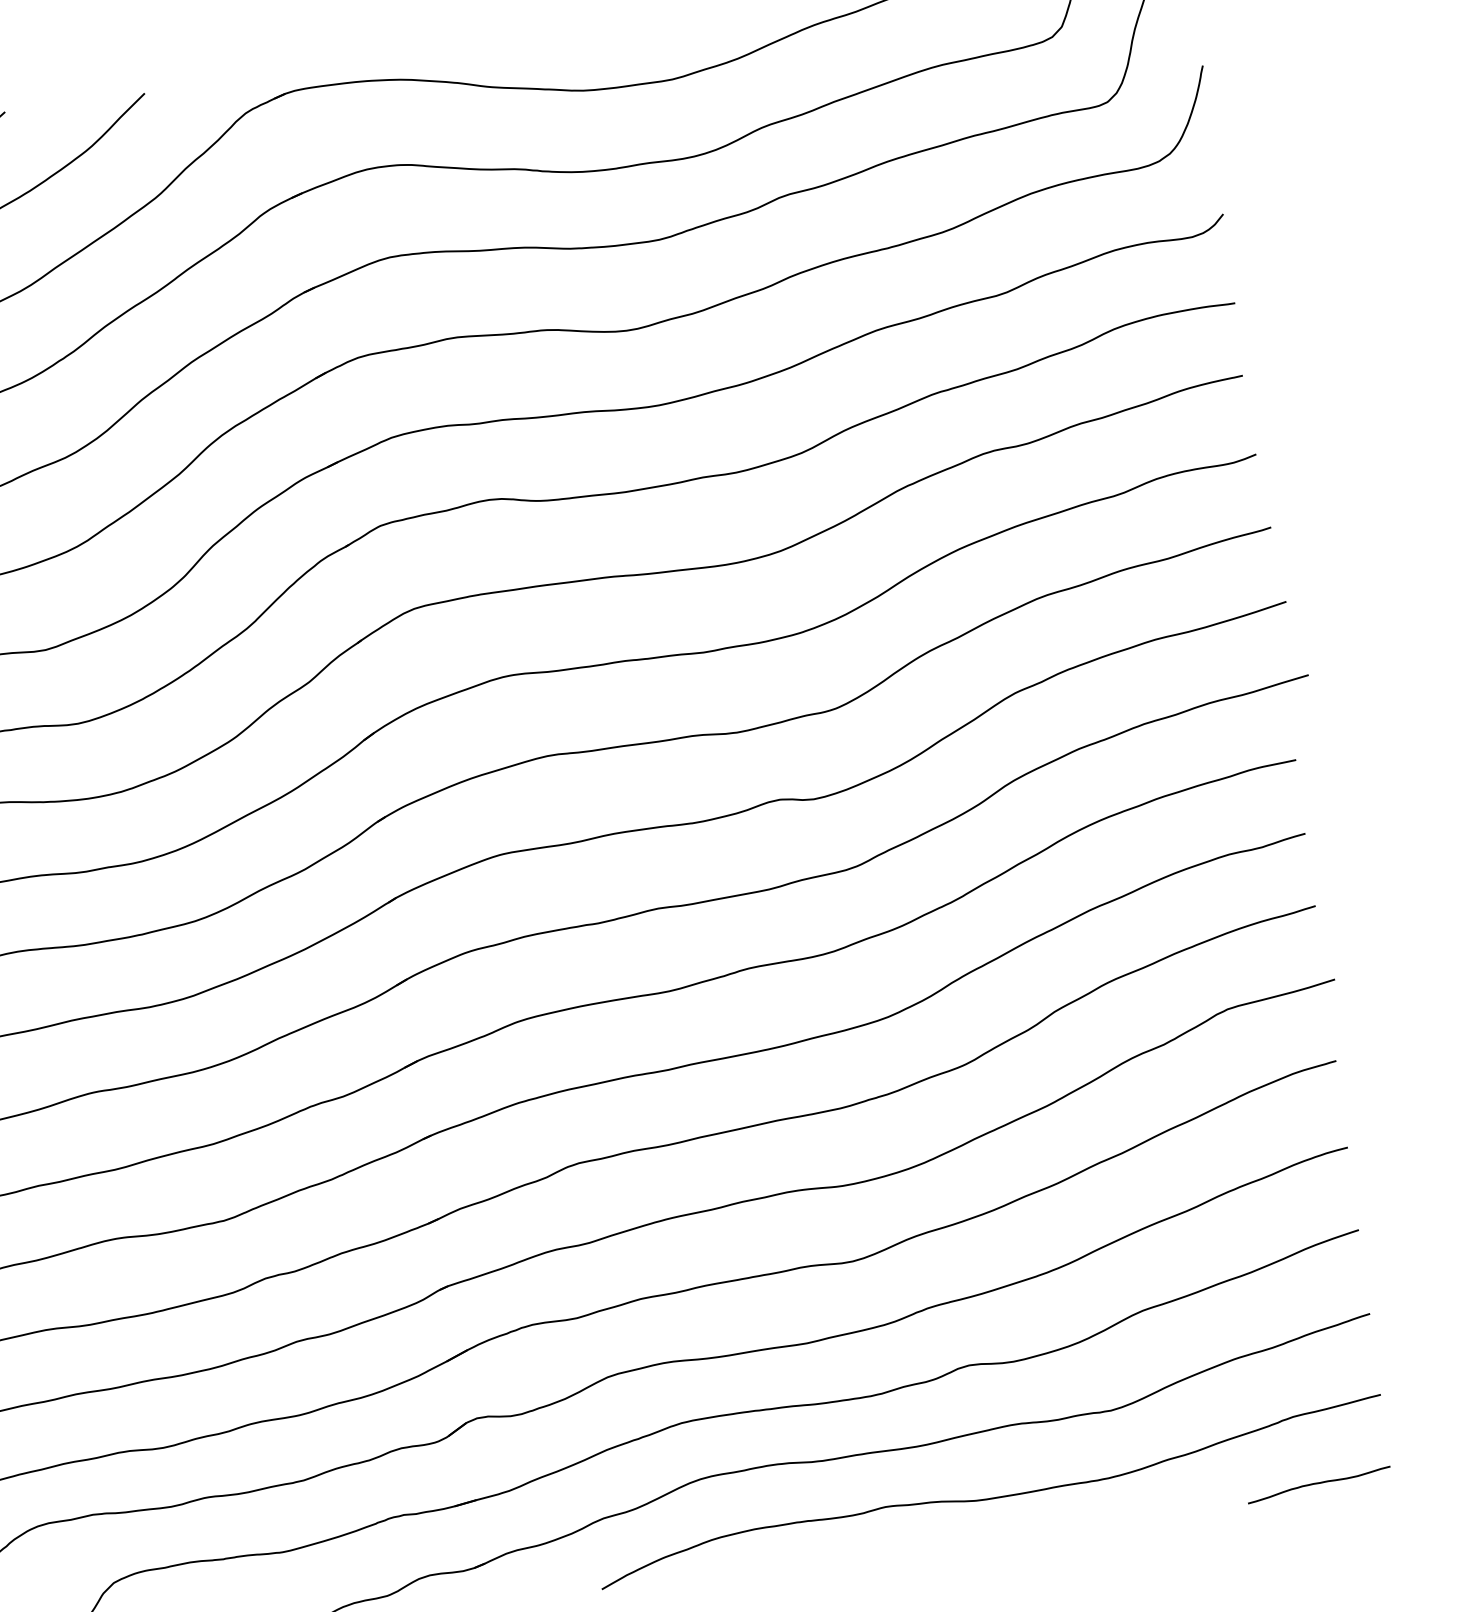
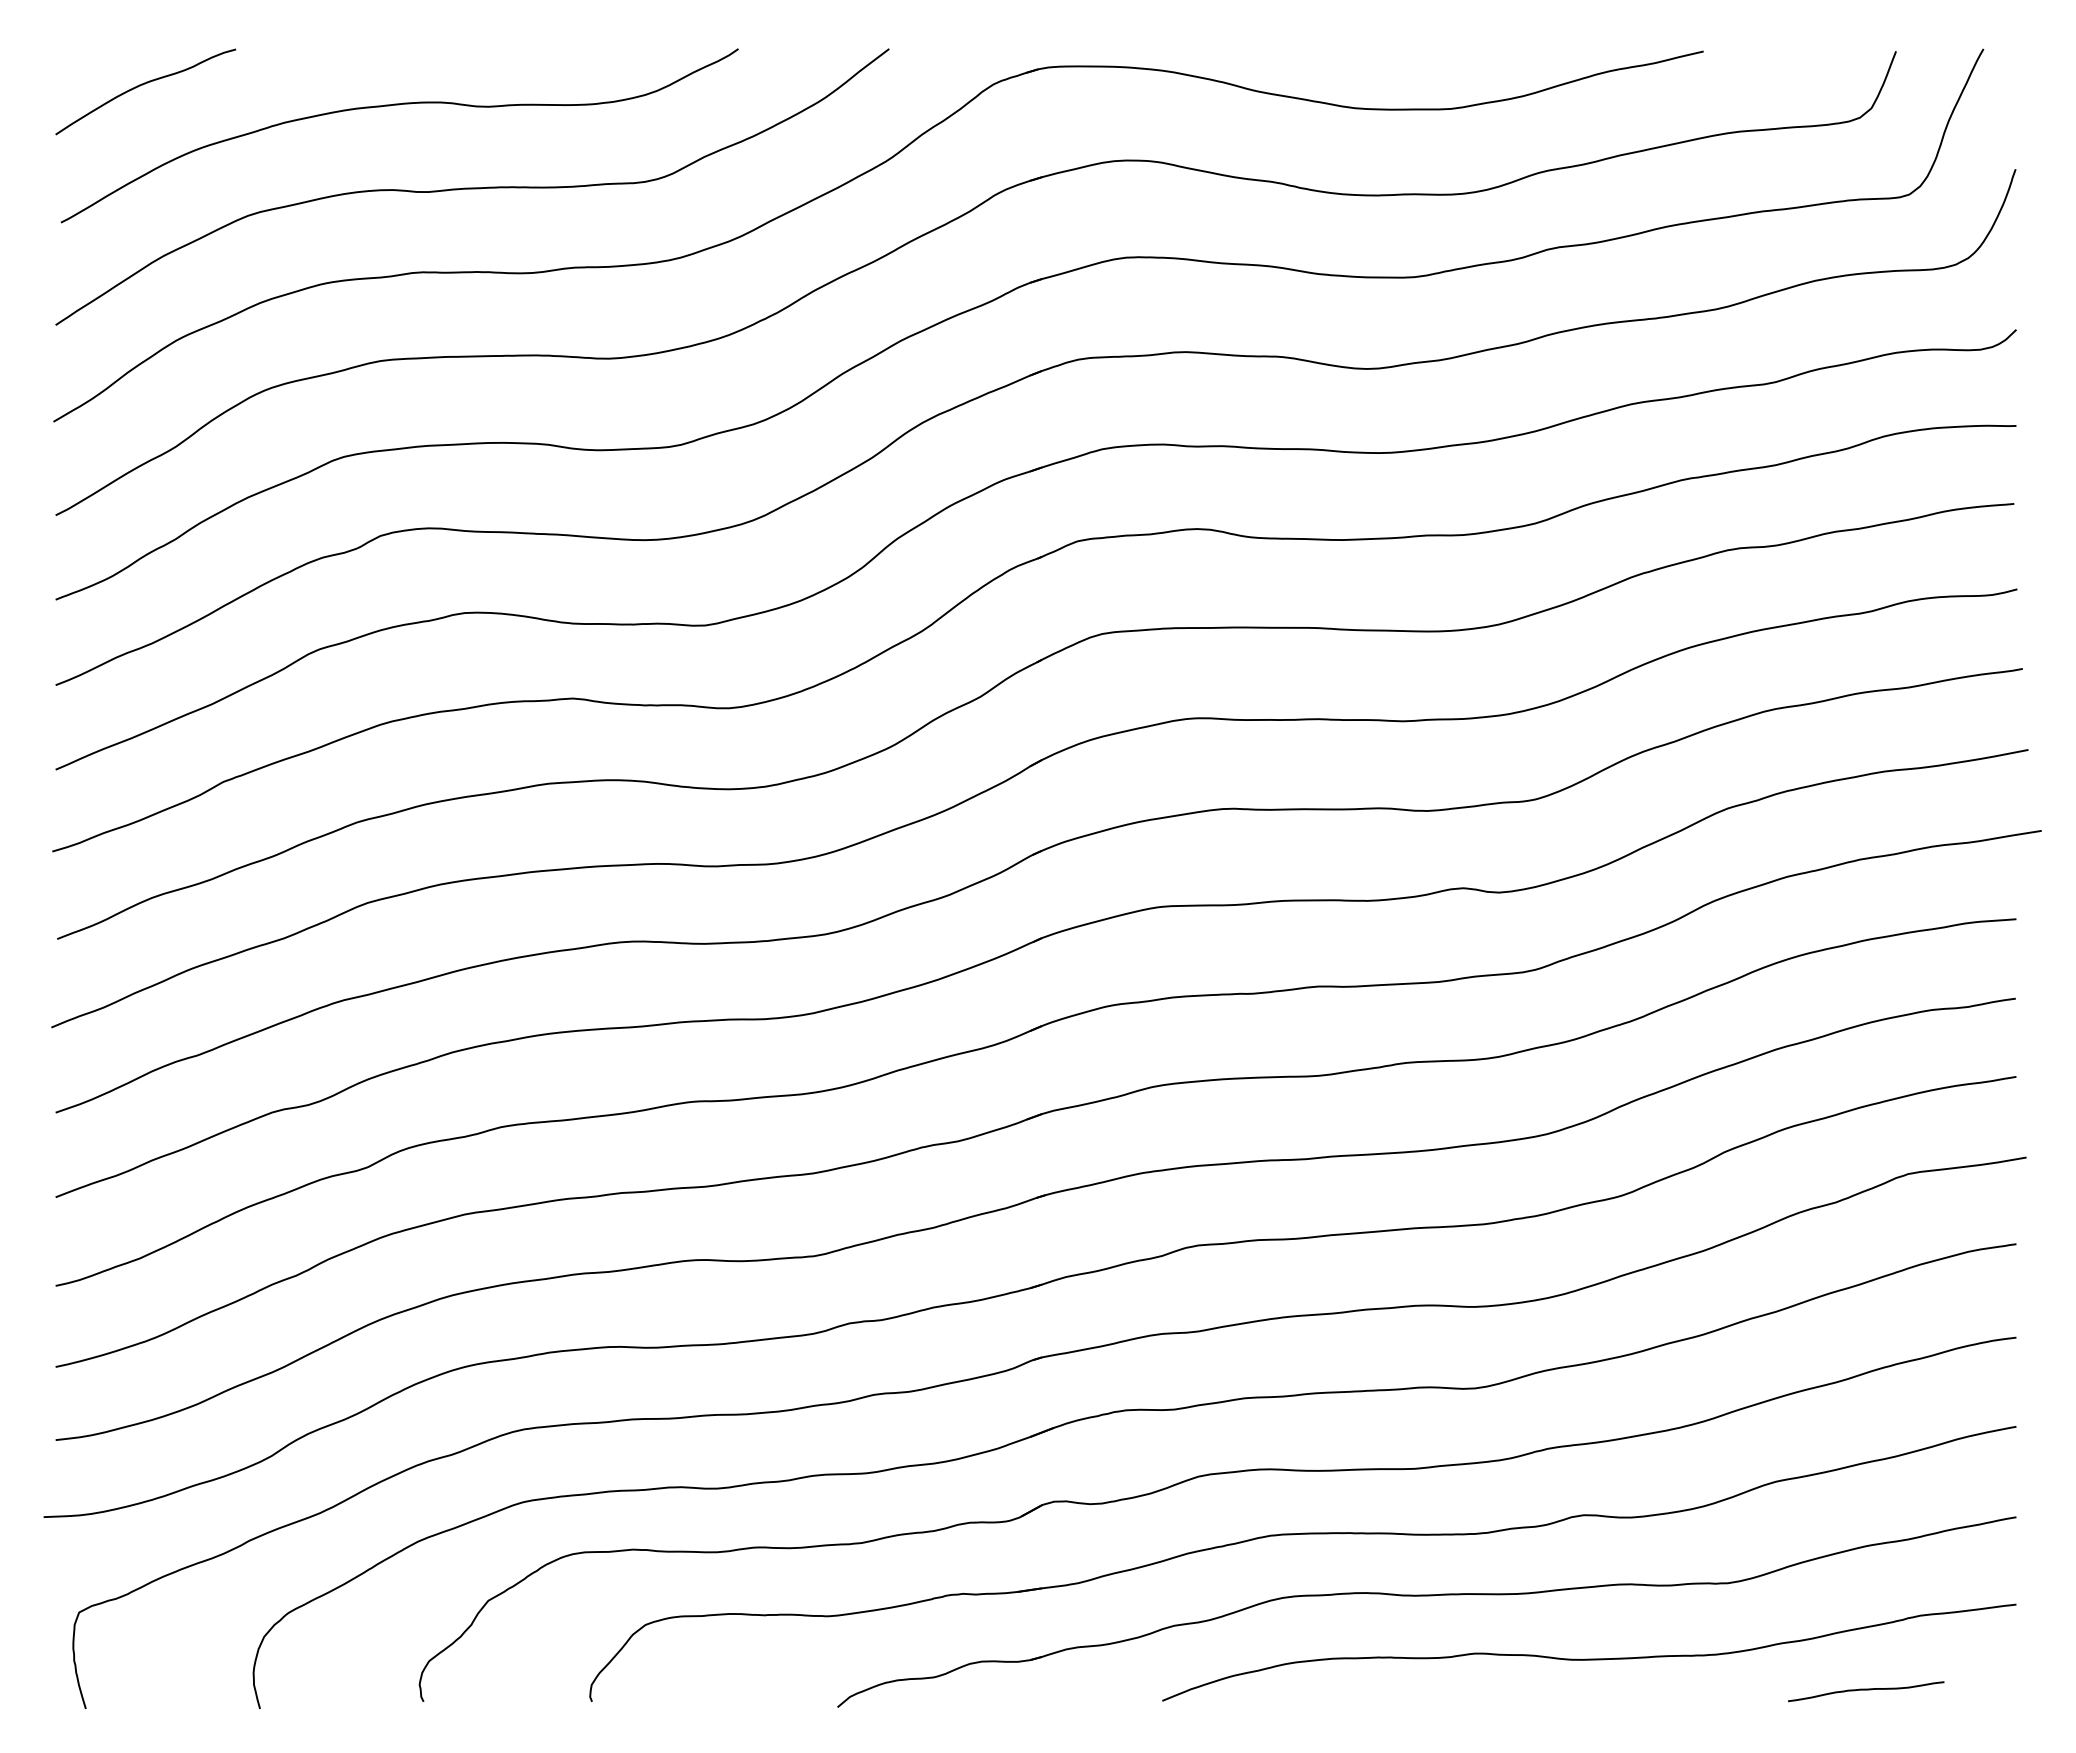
curve: (1319, 1483) -> (1866, 1690), moved

